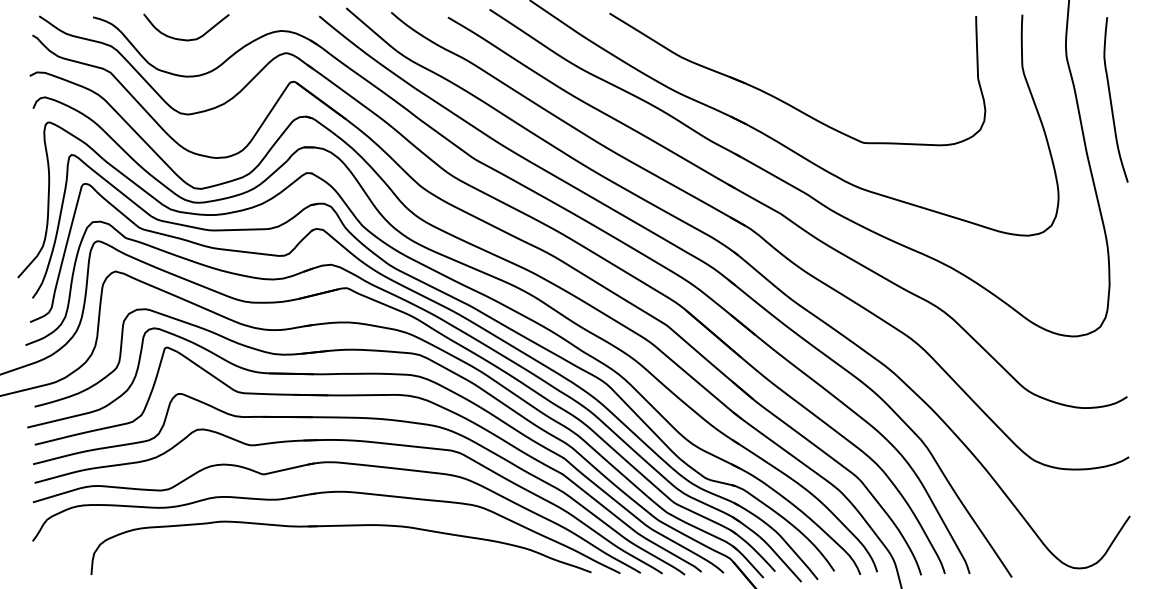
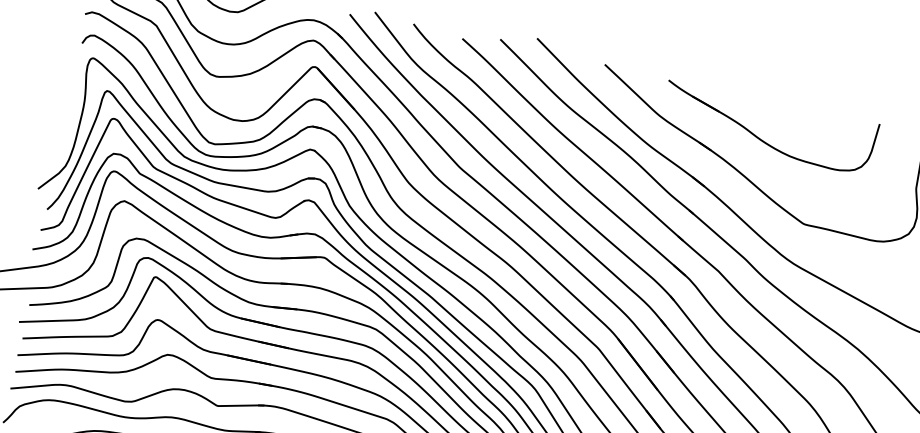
part: (797, 59) -> (761, 139), added

